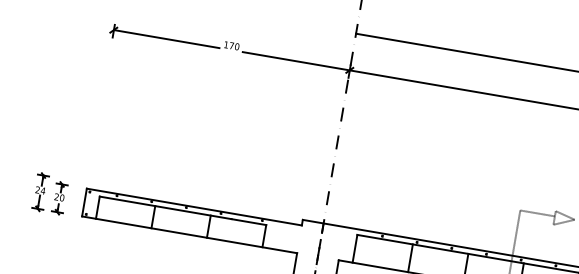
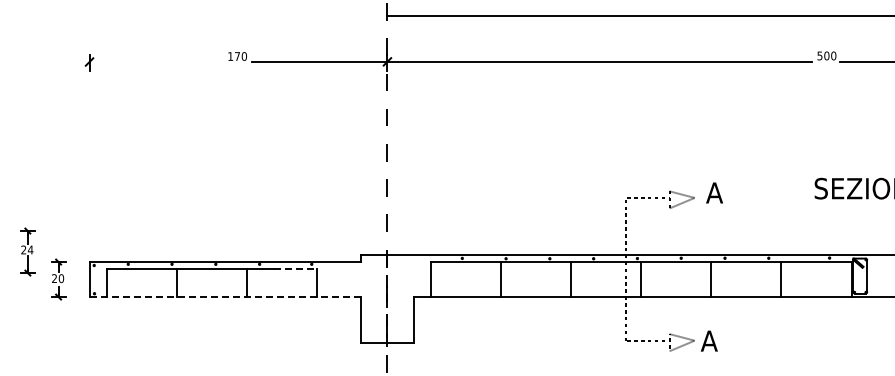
line: (166, 38) -> (155, 61), removed
part: (40, 191) -> (27, 251), moved
line: (248, 222) -> (295, 269), solid -> dashed
line: (189, 235) -> (225, 297), solid -> dashed

